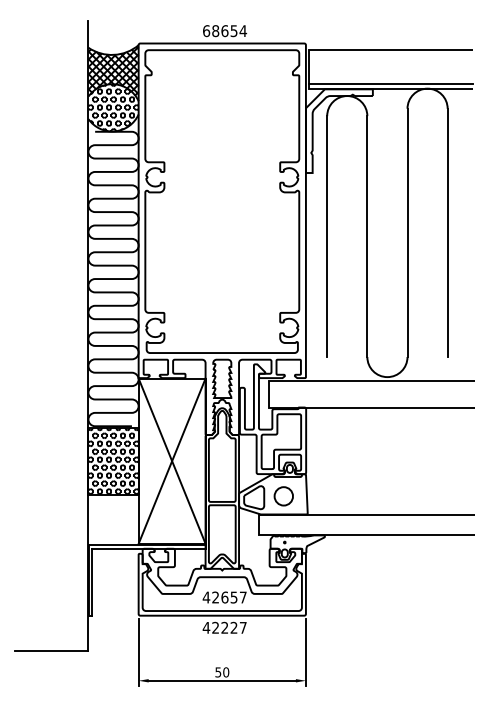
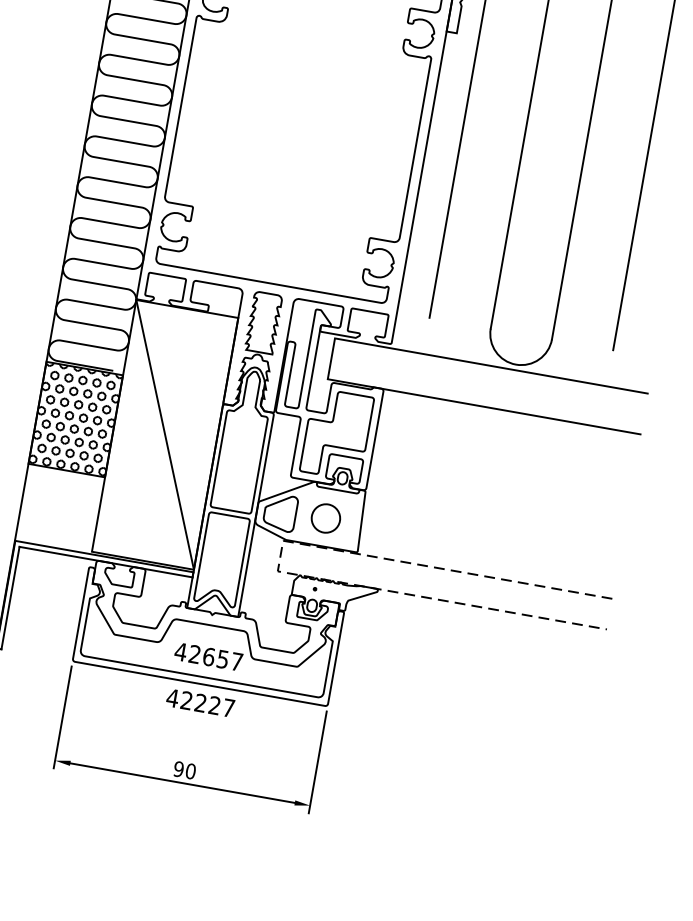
line: (171, 460) -> (164, 433), removed
line: (259, 525) -> (281, 556), solid -> dashed
text: (218, 672) -> (179, 769), 50 -> 90

